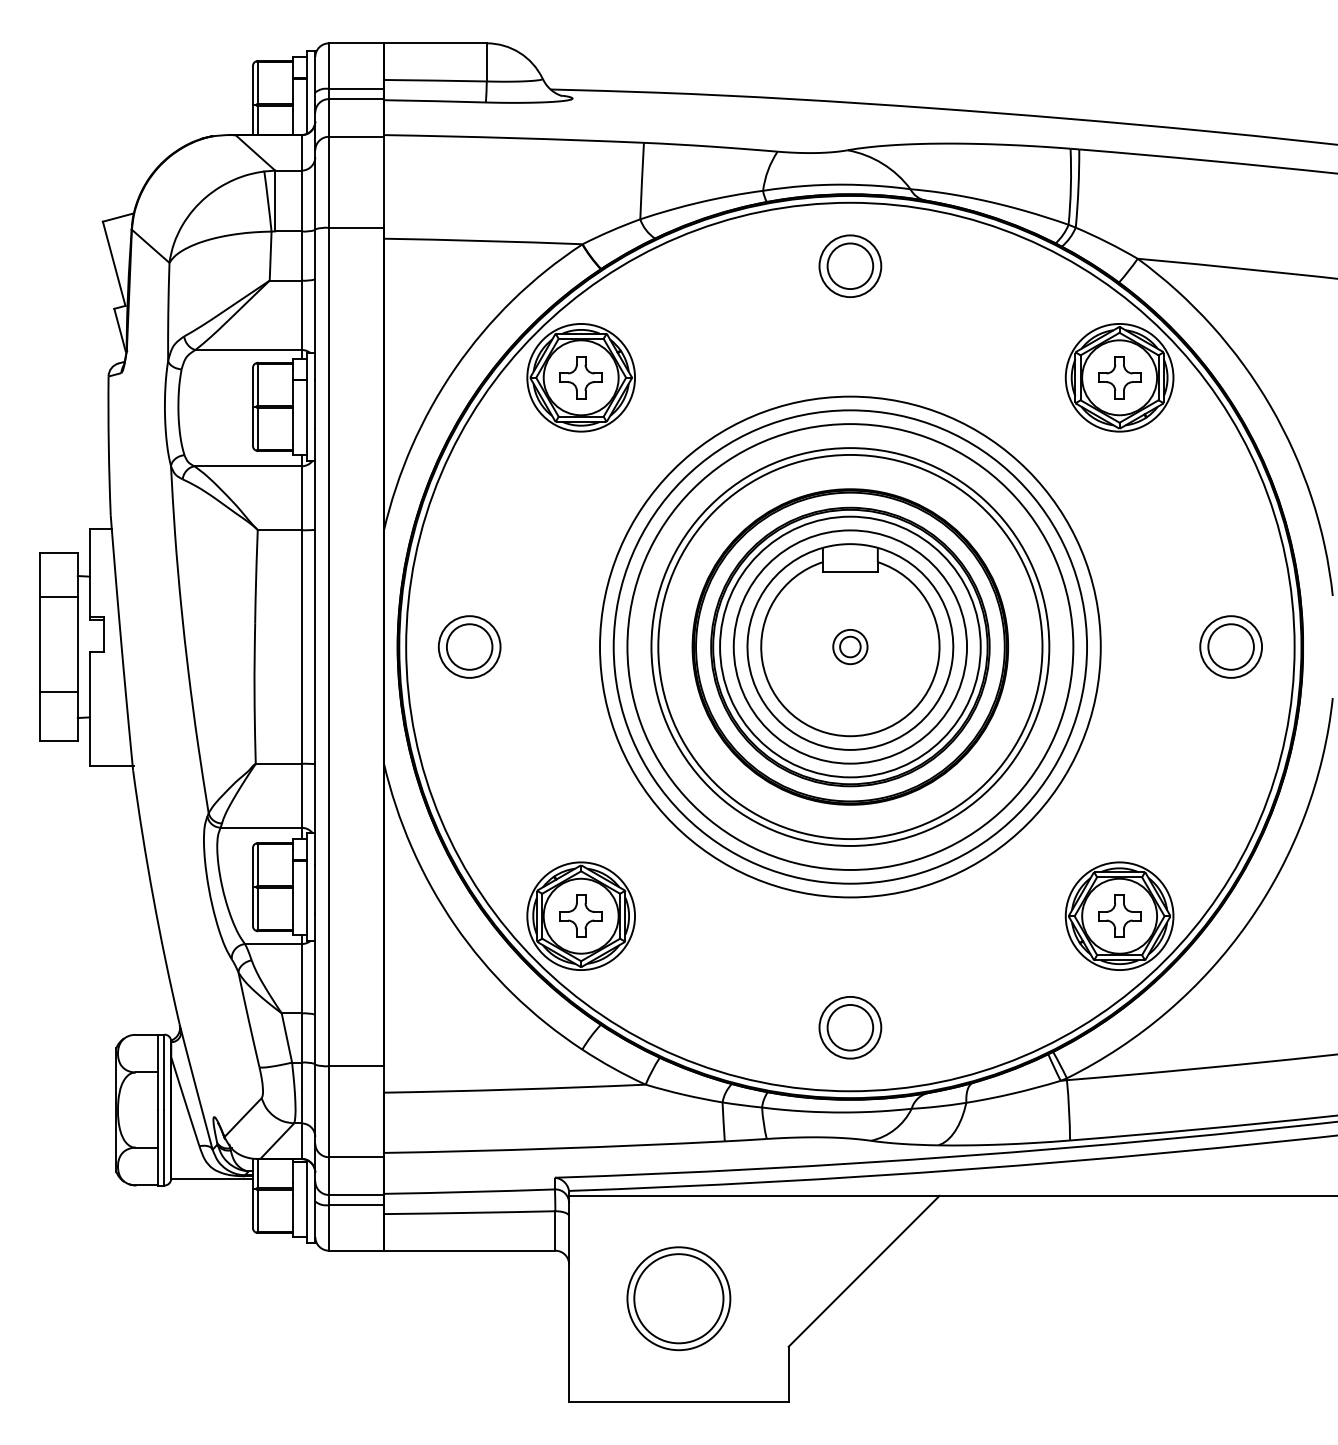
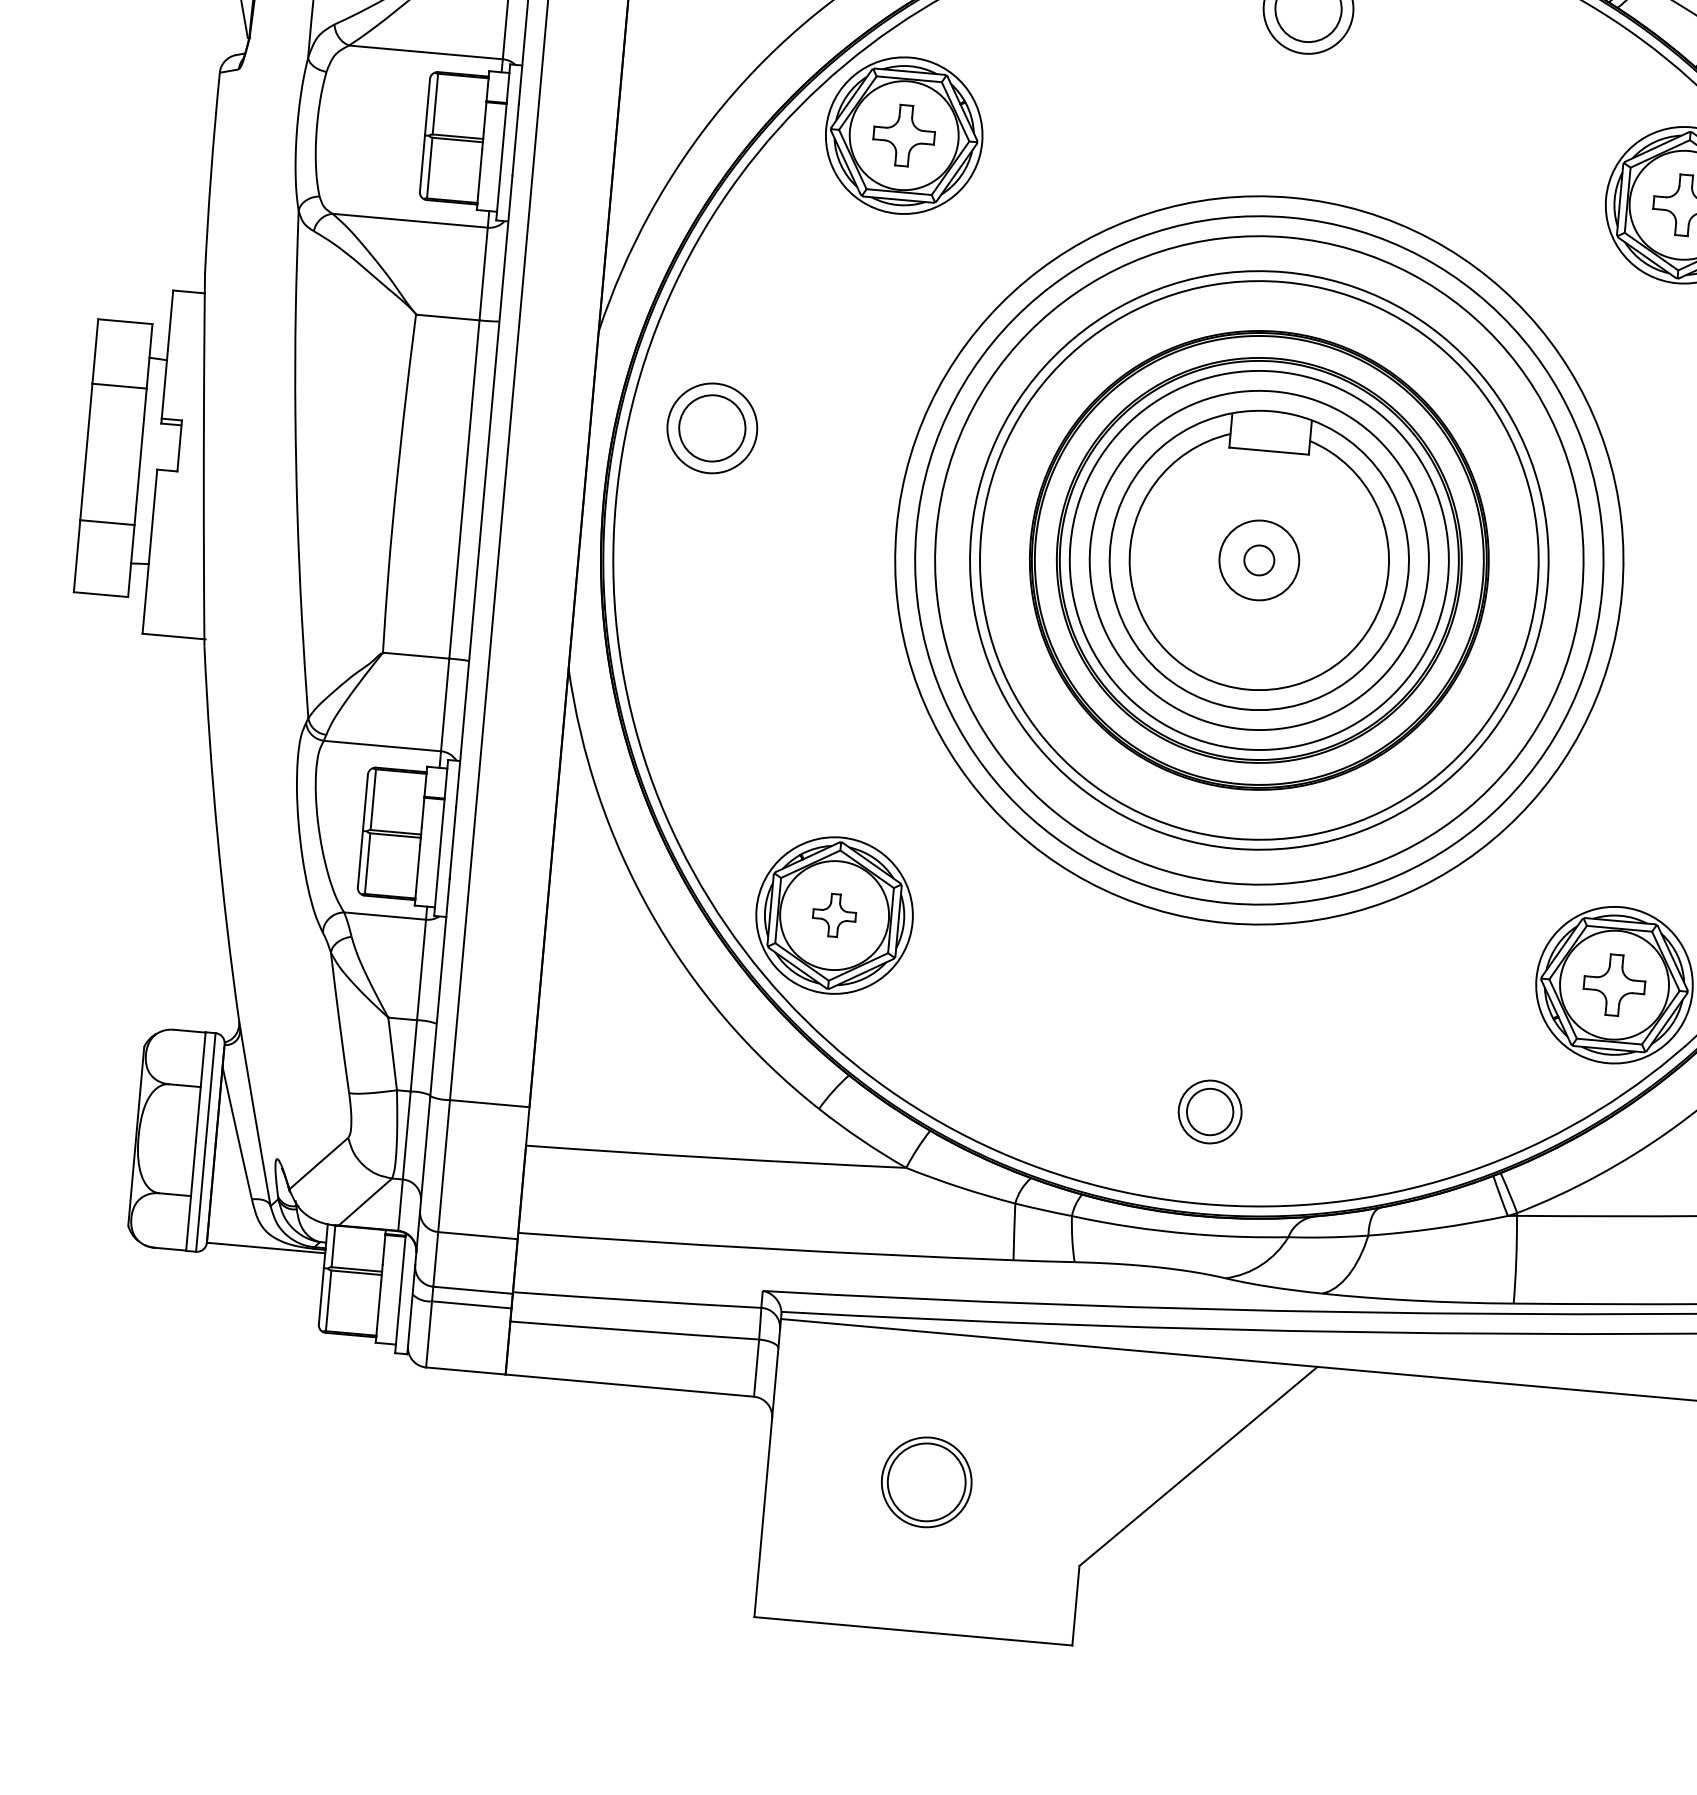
part: (469, 646) -> (712, 427), moved
circle: (850, 646) -> (1259, 559), size x1.6
part: (580, 915) -> (833, 914), size x0.7
part: (850, 1027) -> (1210, 1111), size x0.7
part: (678, 1298) -> (926, 1481), size x0.6

